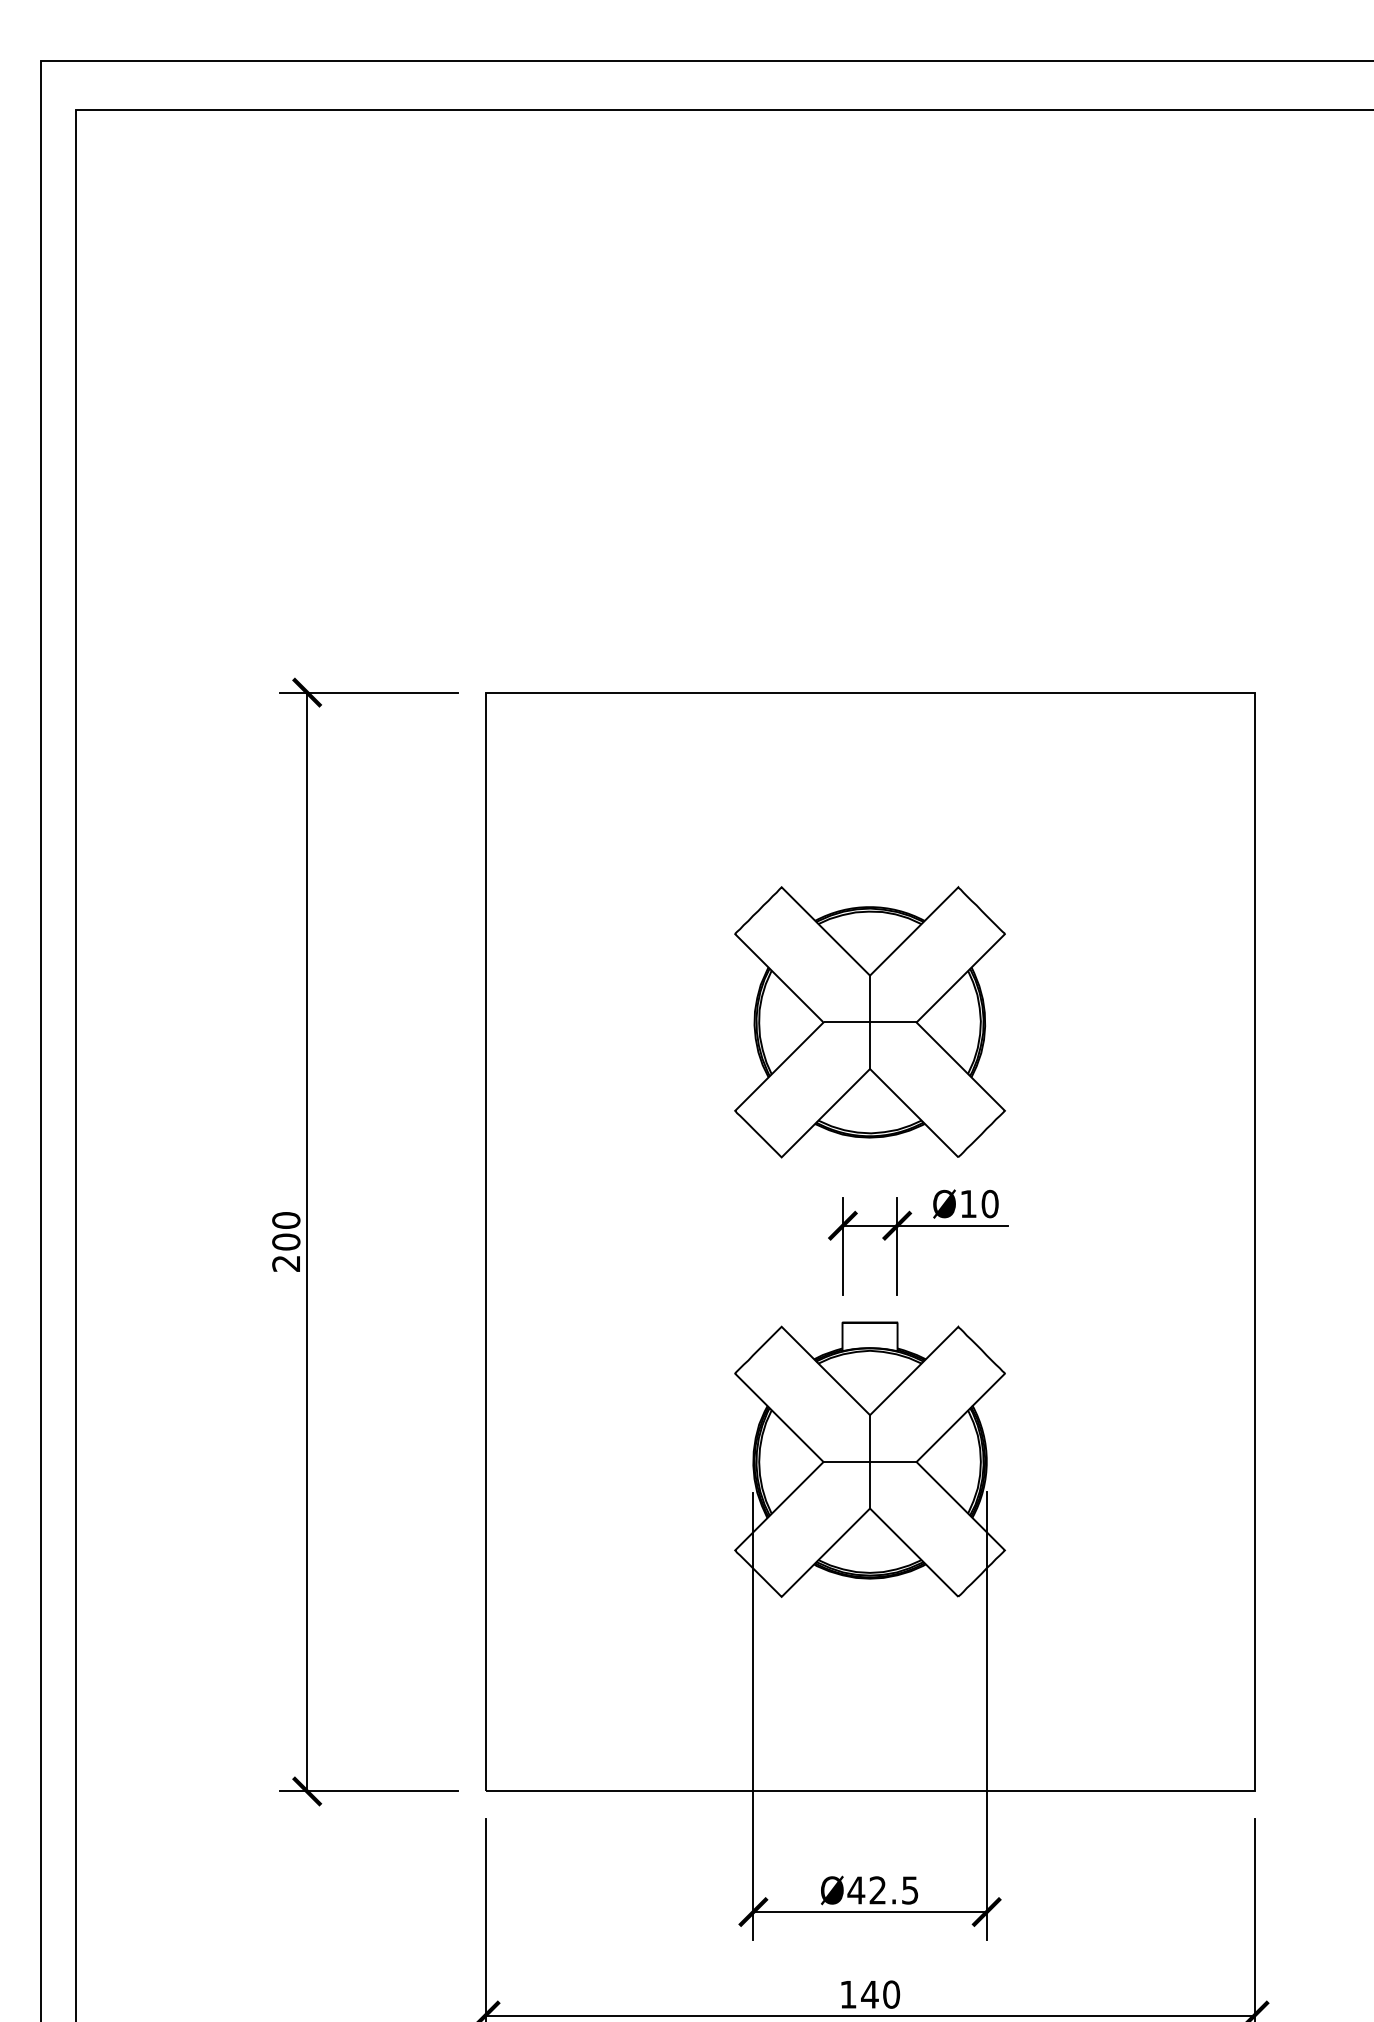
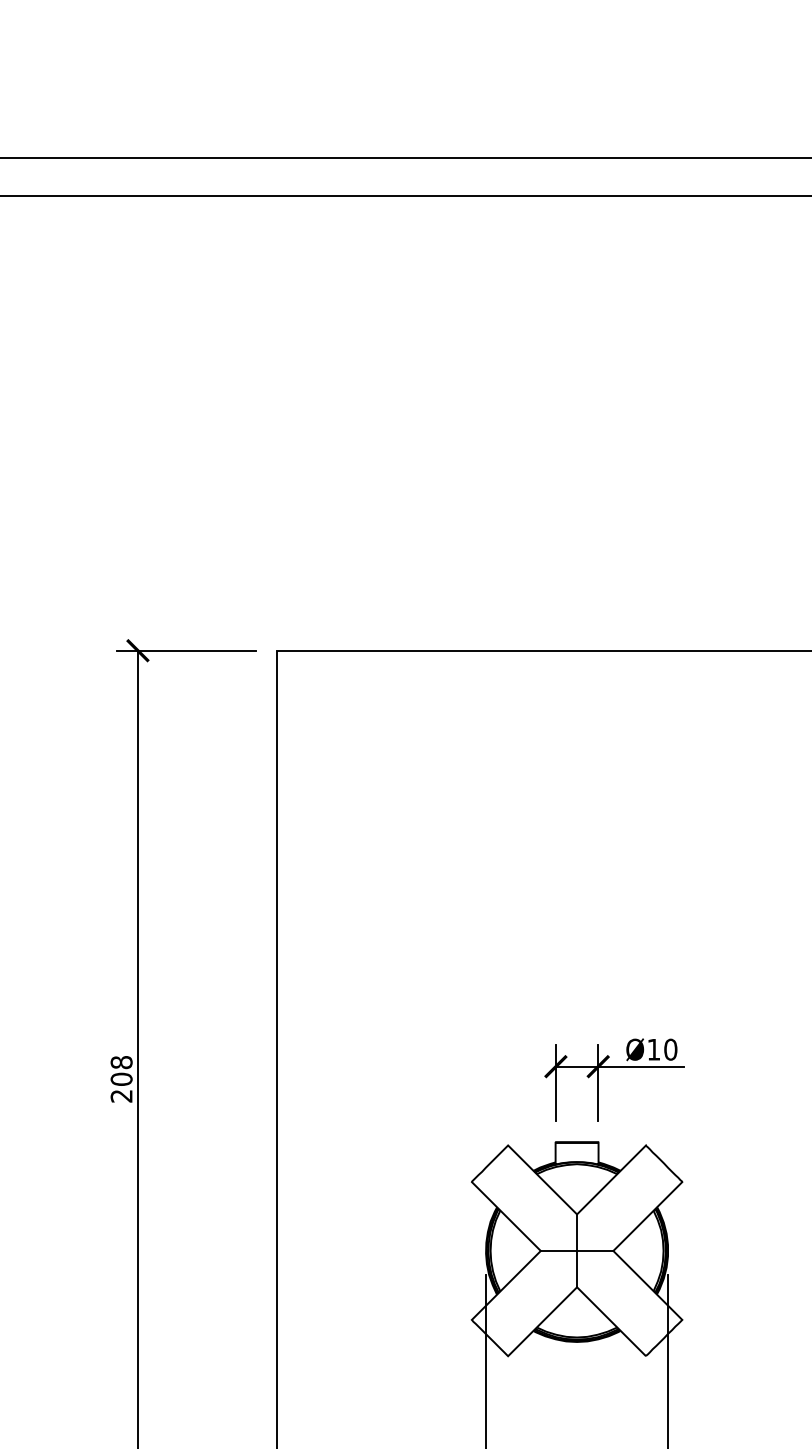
part: (869, 1022) -> (576, 908), removed
text: (286, 1220) -> (121, 1062), 200 -> 208

